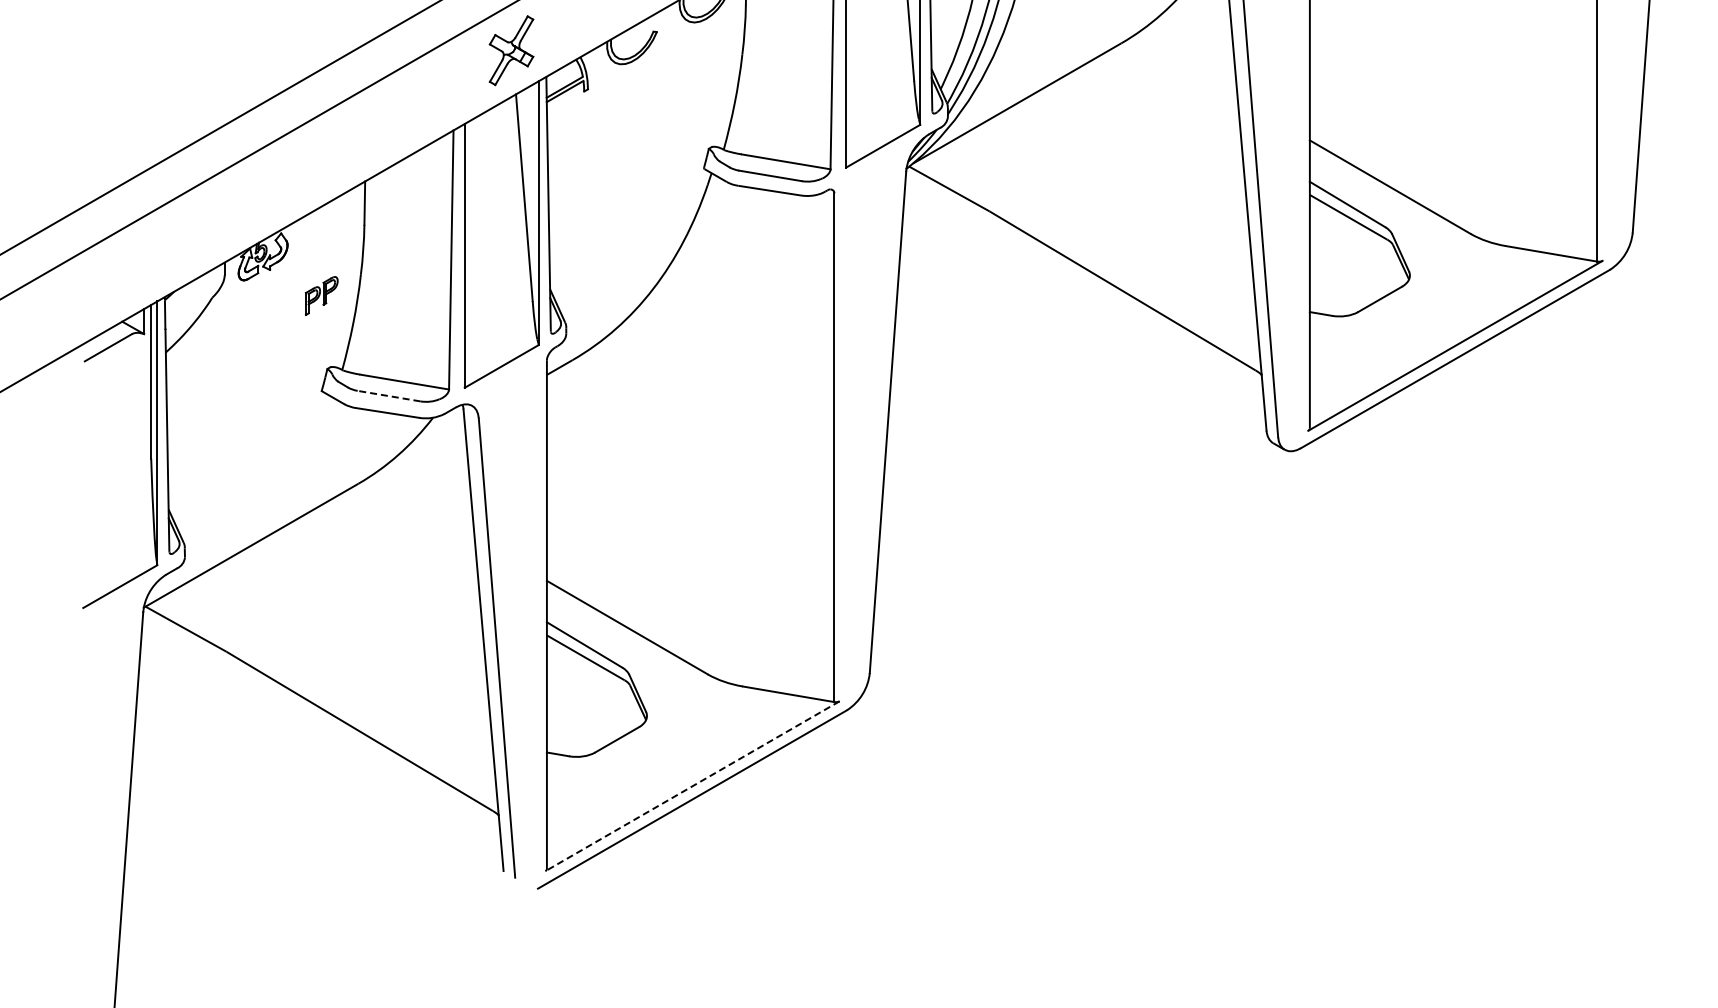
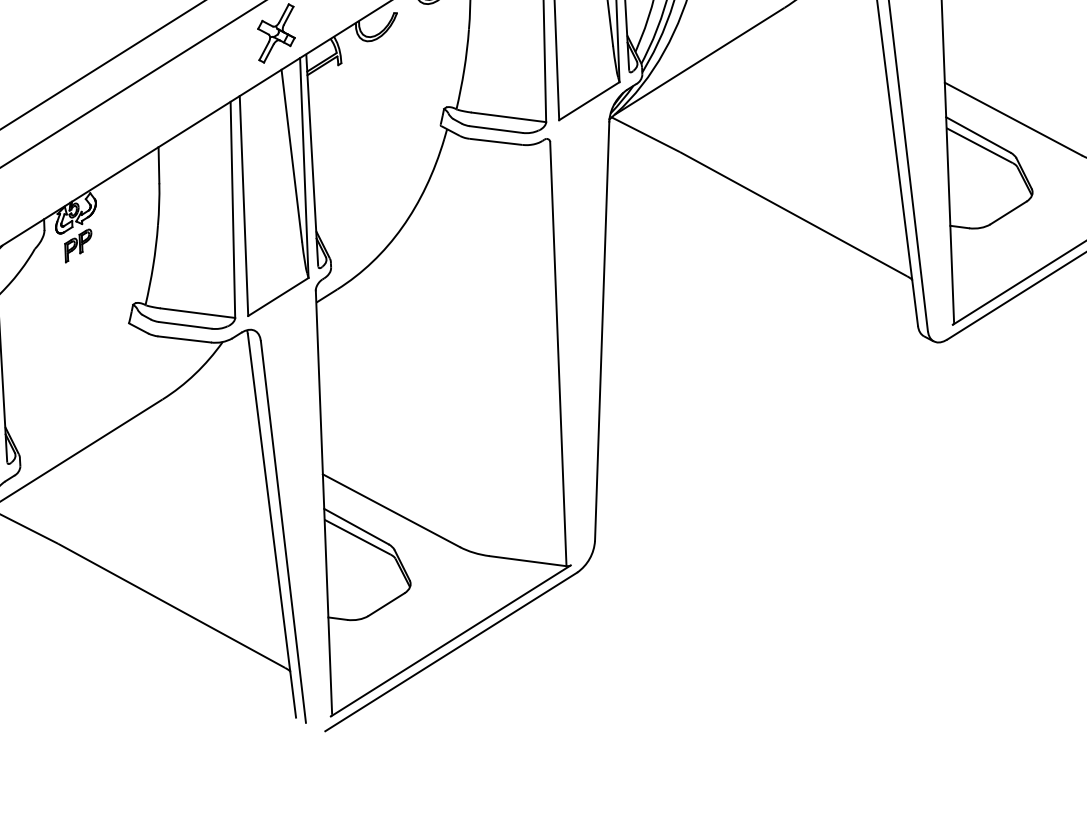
part: (321, 296) -> (78, 246), moved
line: (389, 396) -> (185, 325), dashed -> solid
line: (692, 786) -> (450, 641), dashed -> solid

